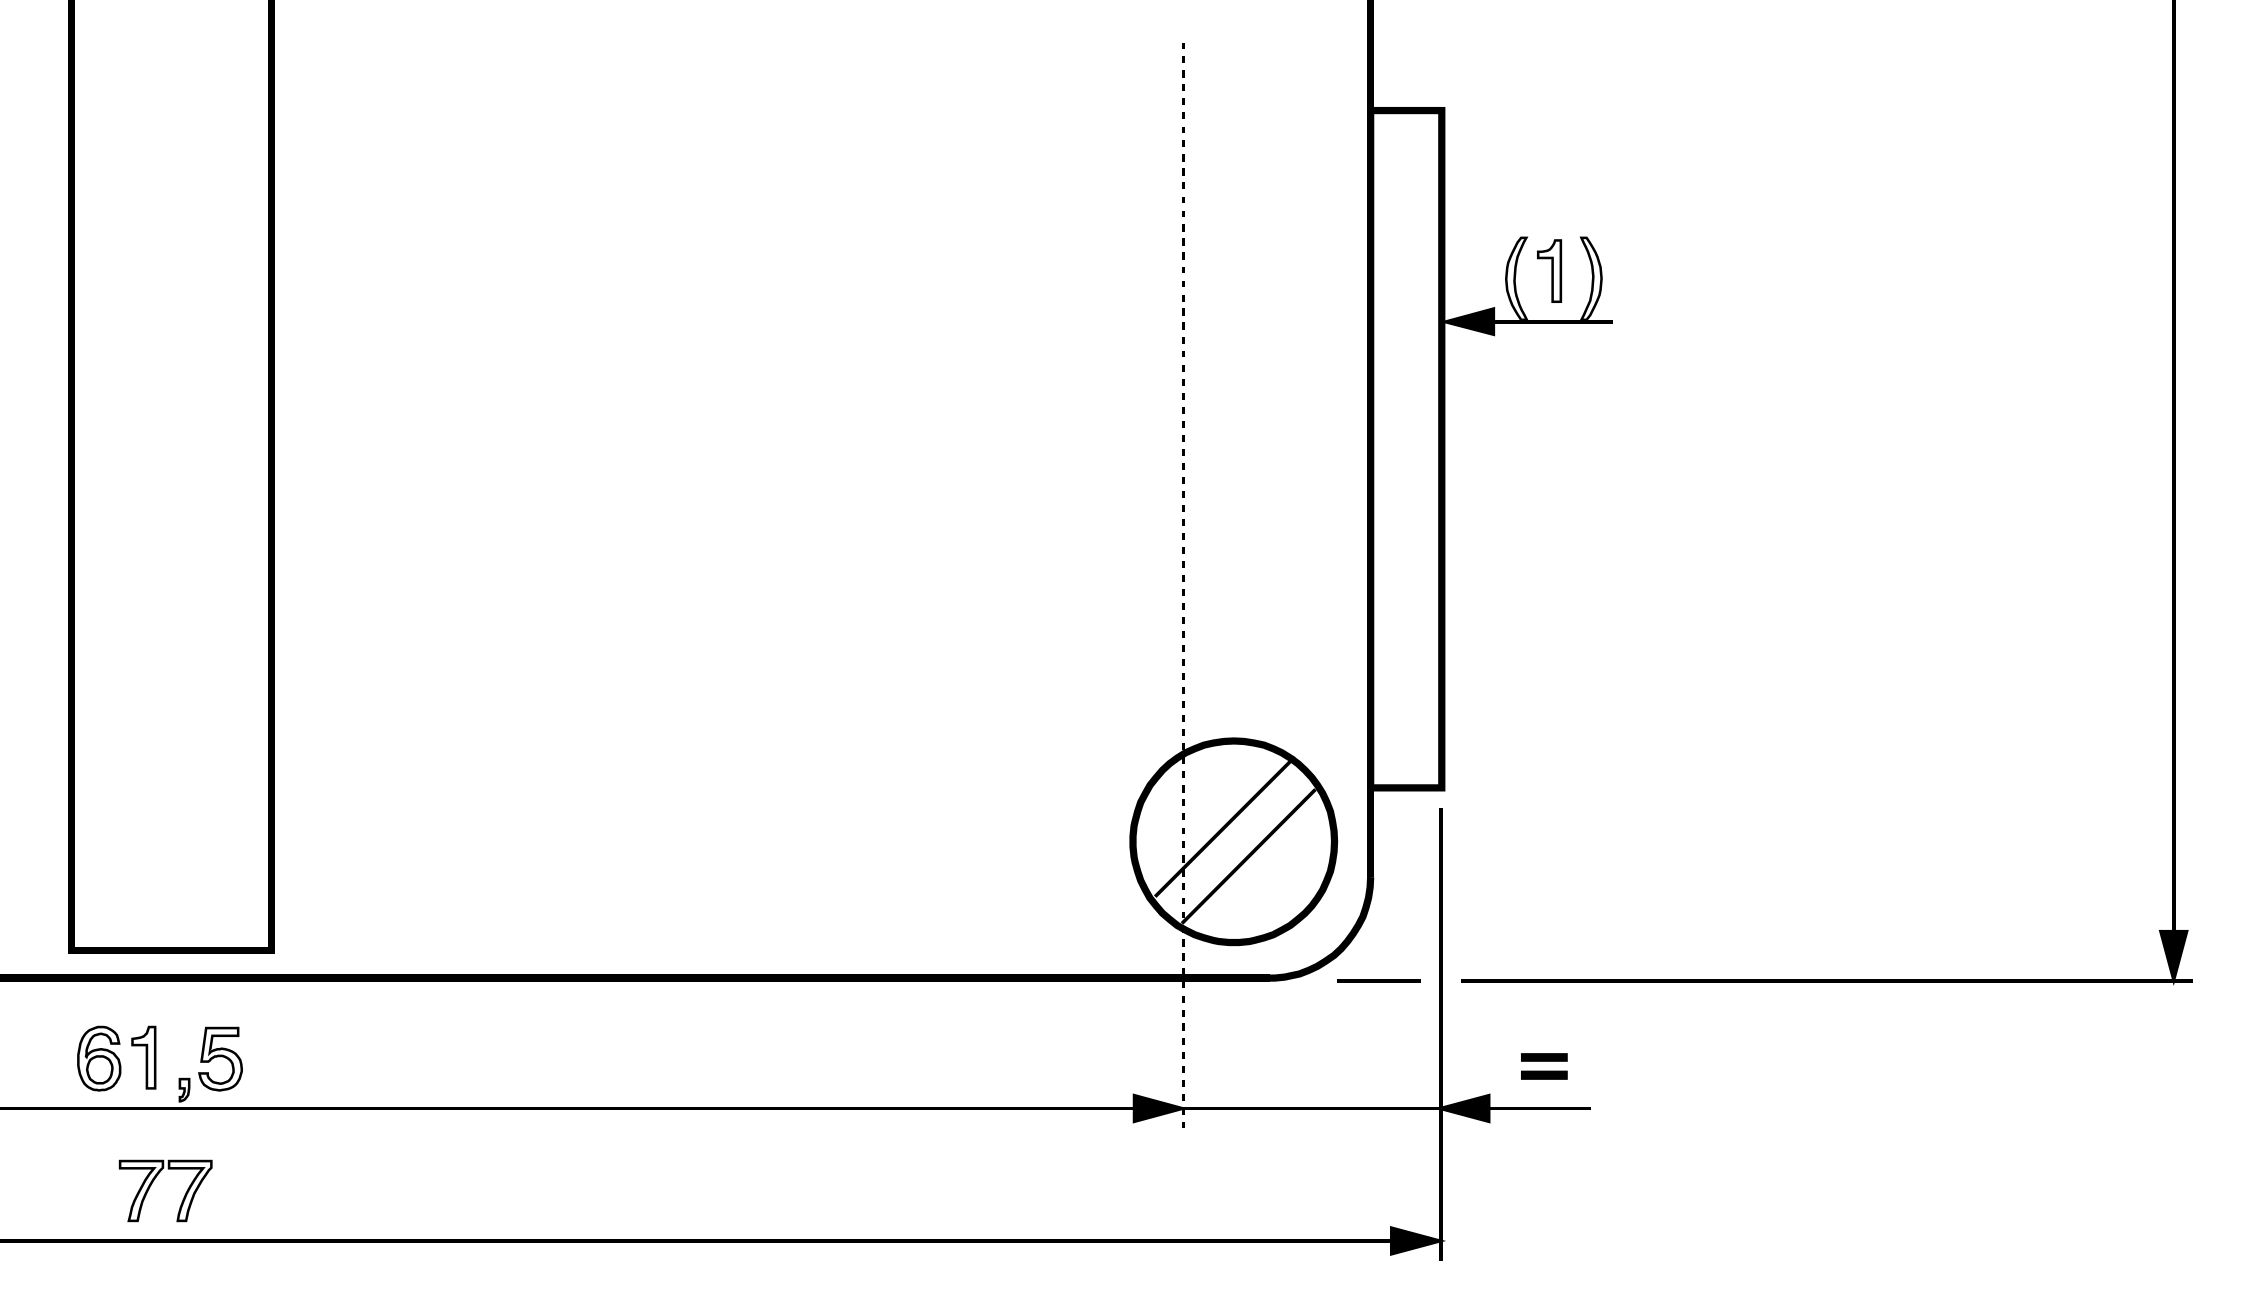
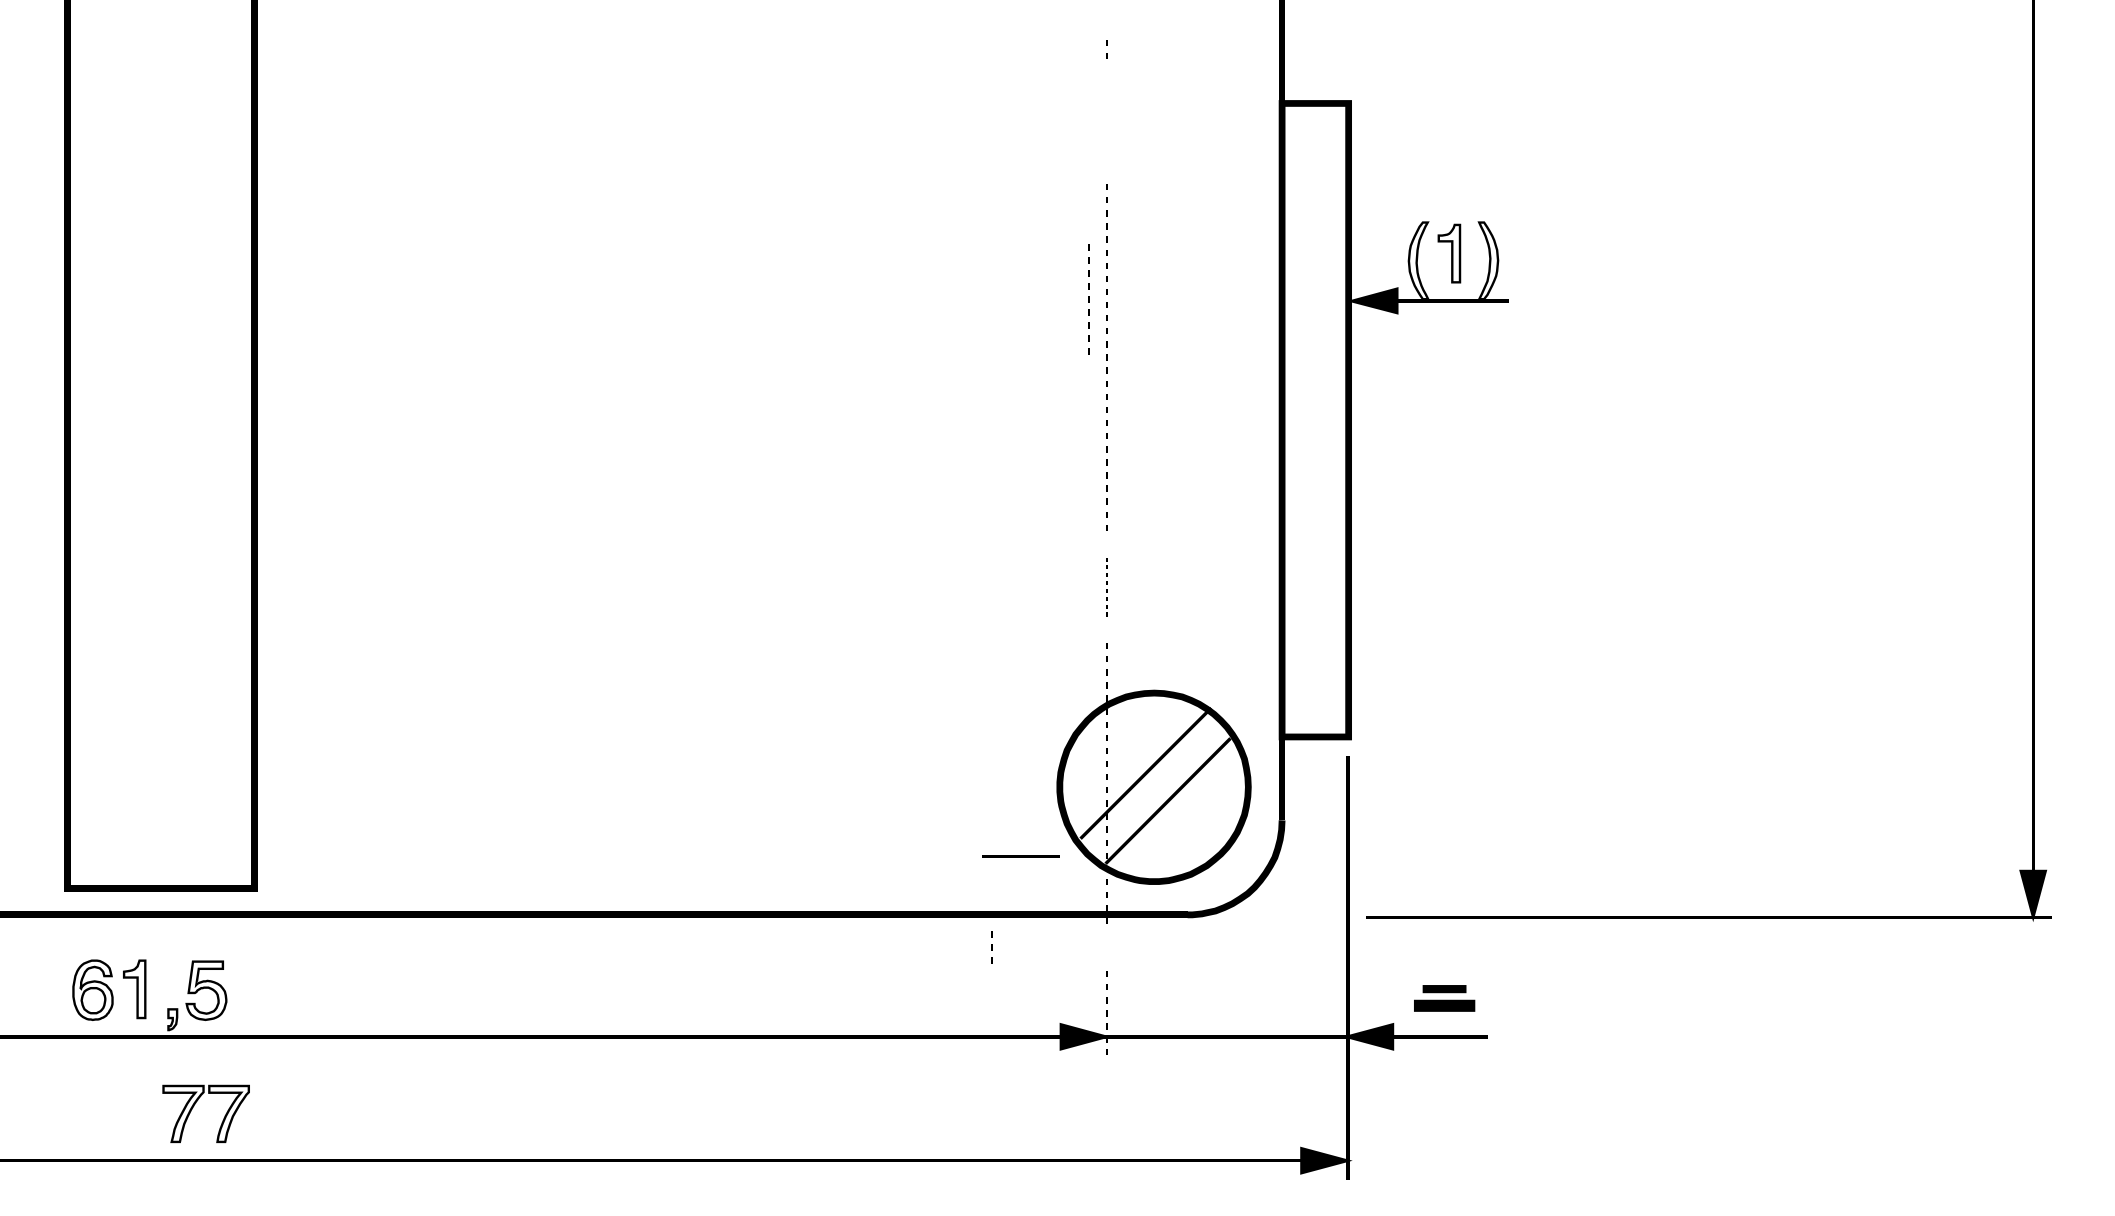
part: (1182, 129) -> (1088, 299), moved
part: (1182, 627) -> (1106, 586), size x0.6
line: (1378, 980) -> (1020, 856), moved
line: (1182, 1012) -> (991, 947), moved
part: (1544, 1075) -> (1444, 1005), size x1.4
part: (153, 1182) -> (194, 1106), moved

